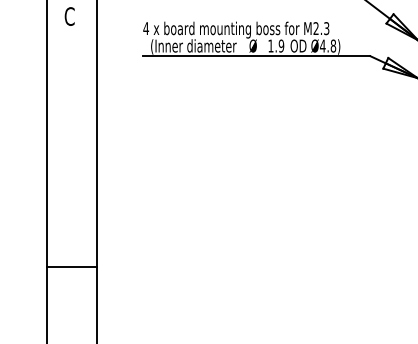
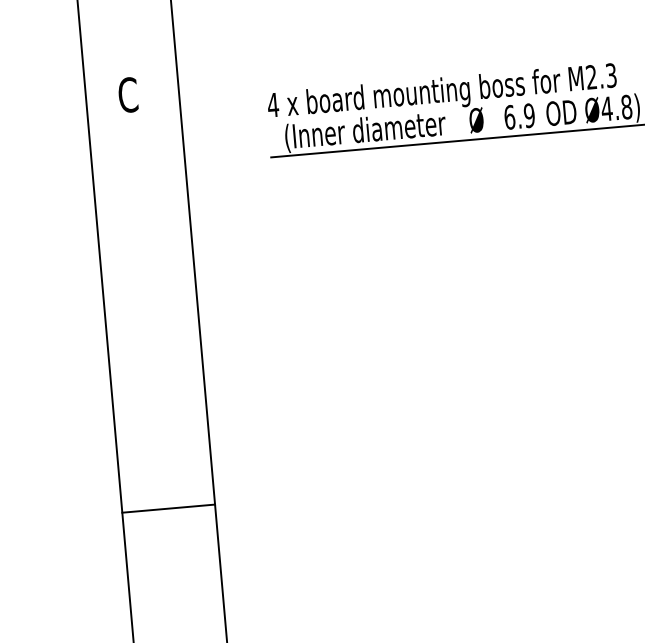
text: (270, 45) -> (508, 116), 1.9 -> 6.9
line: (71, 266) -> (167, 508), moved

